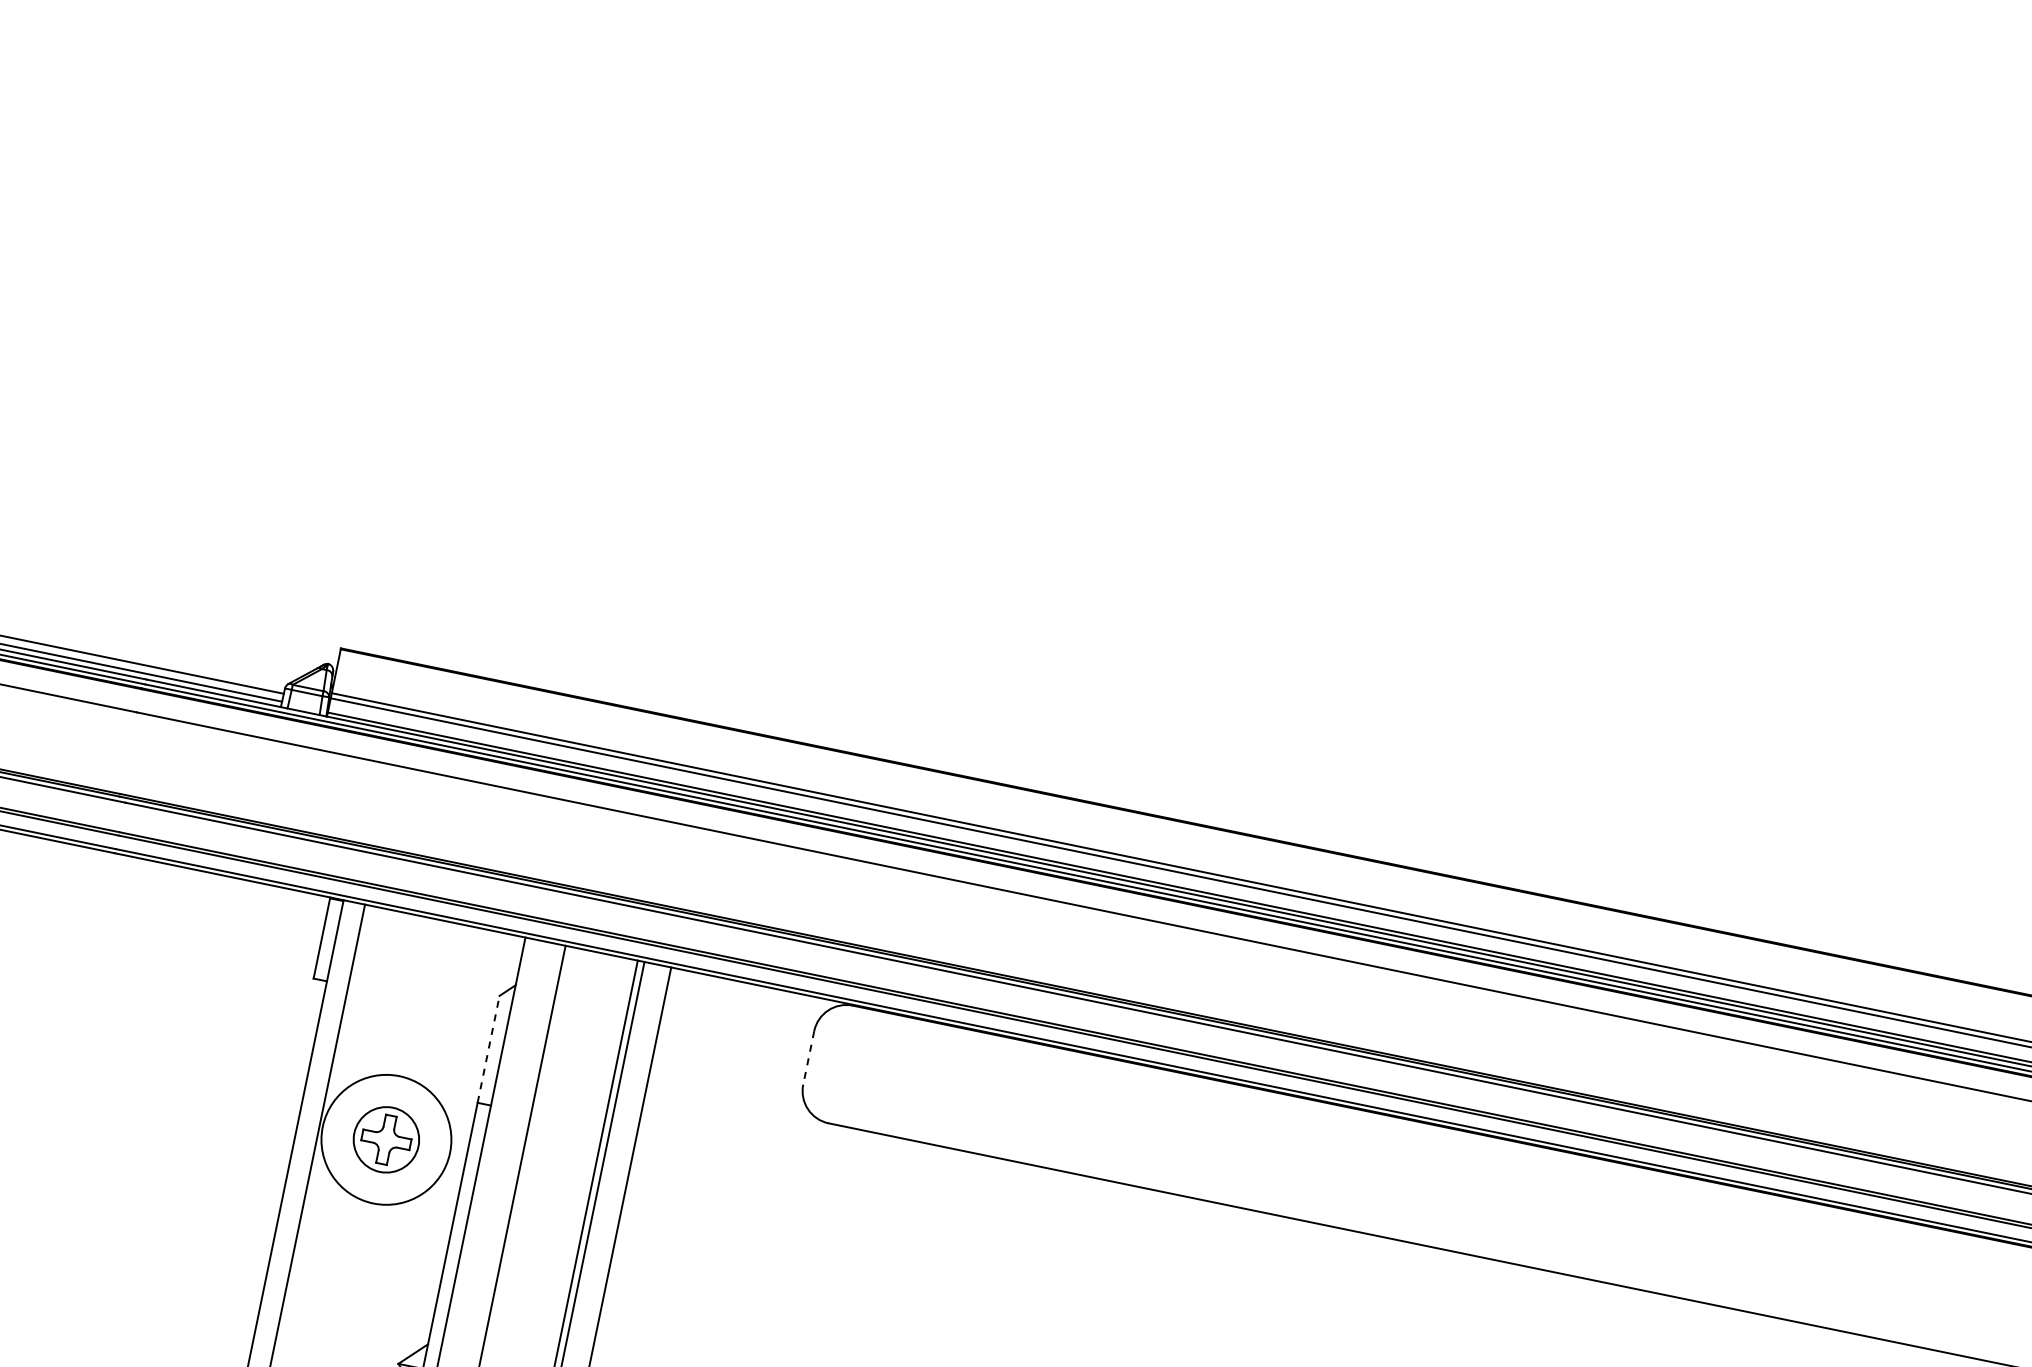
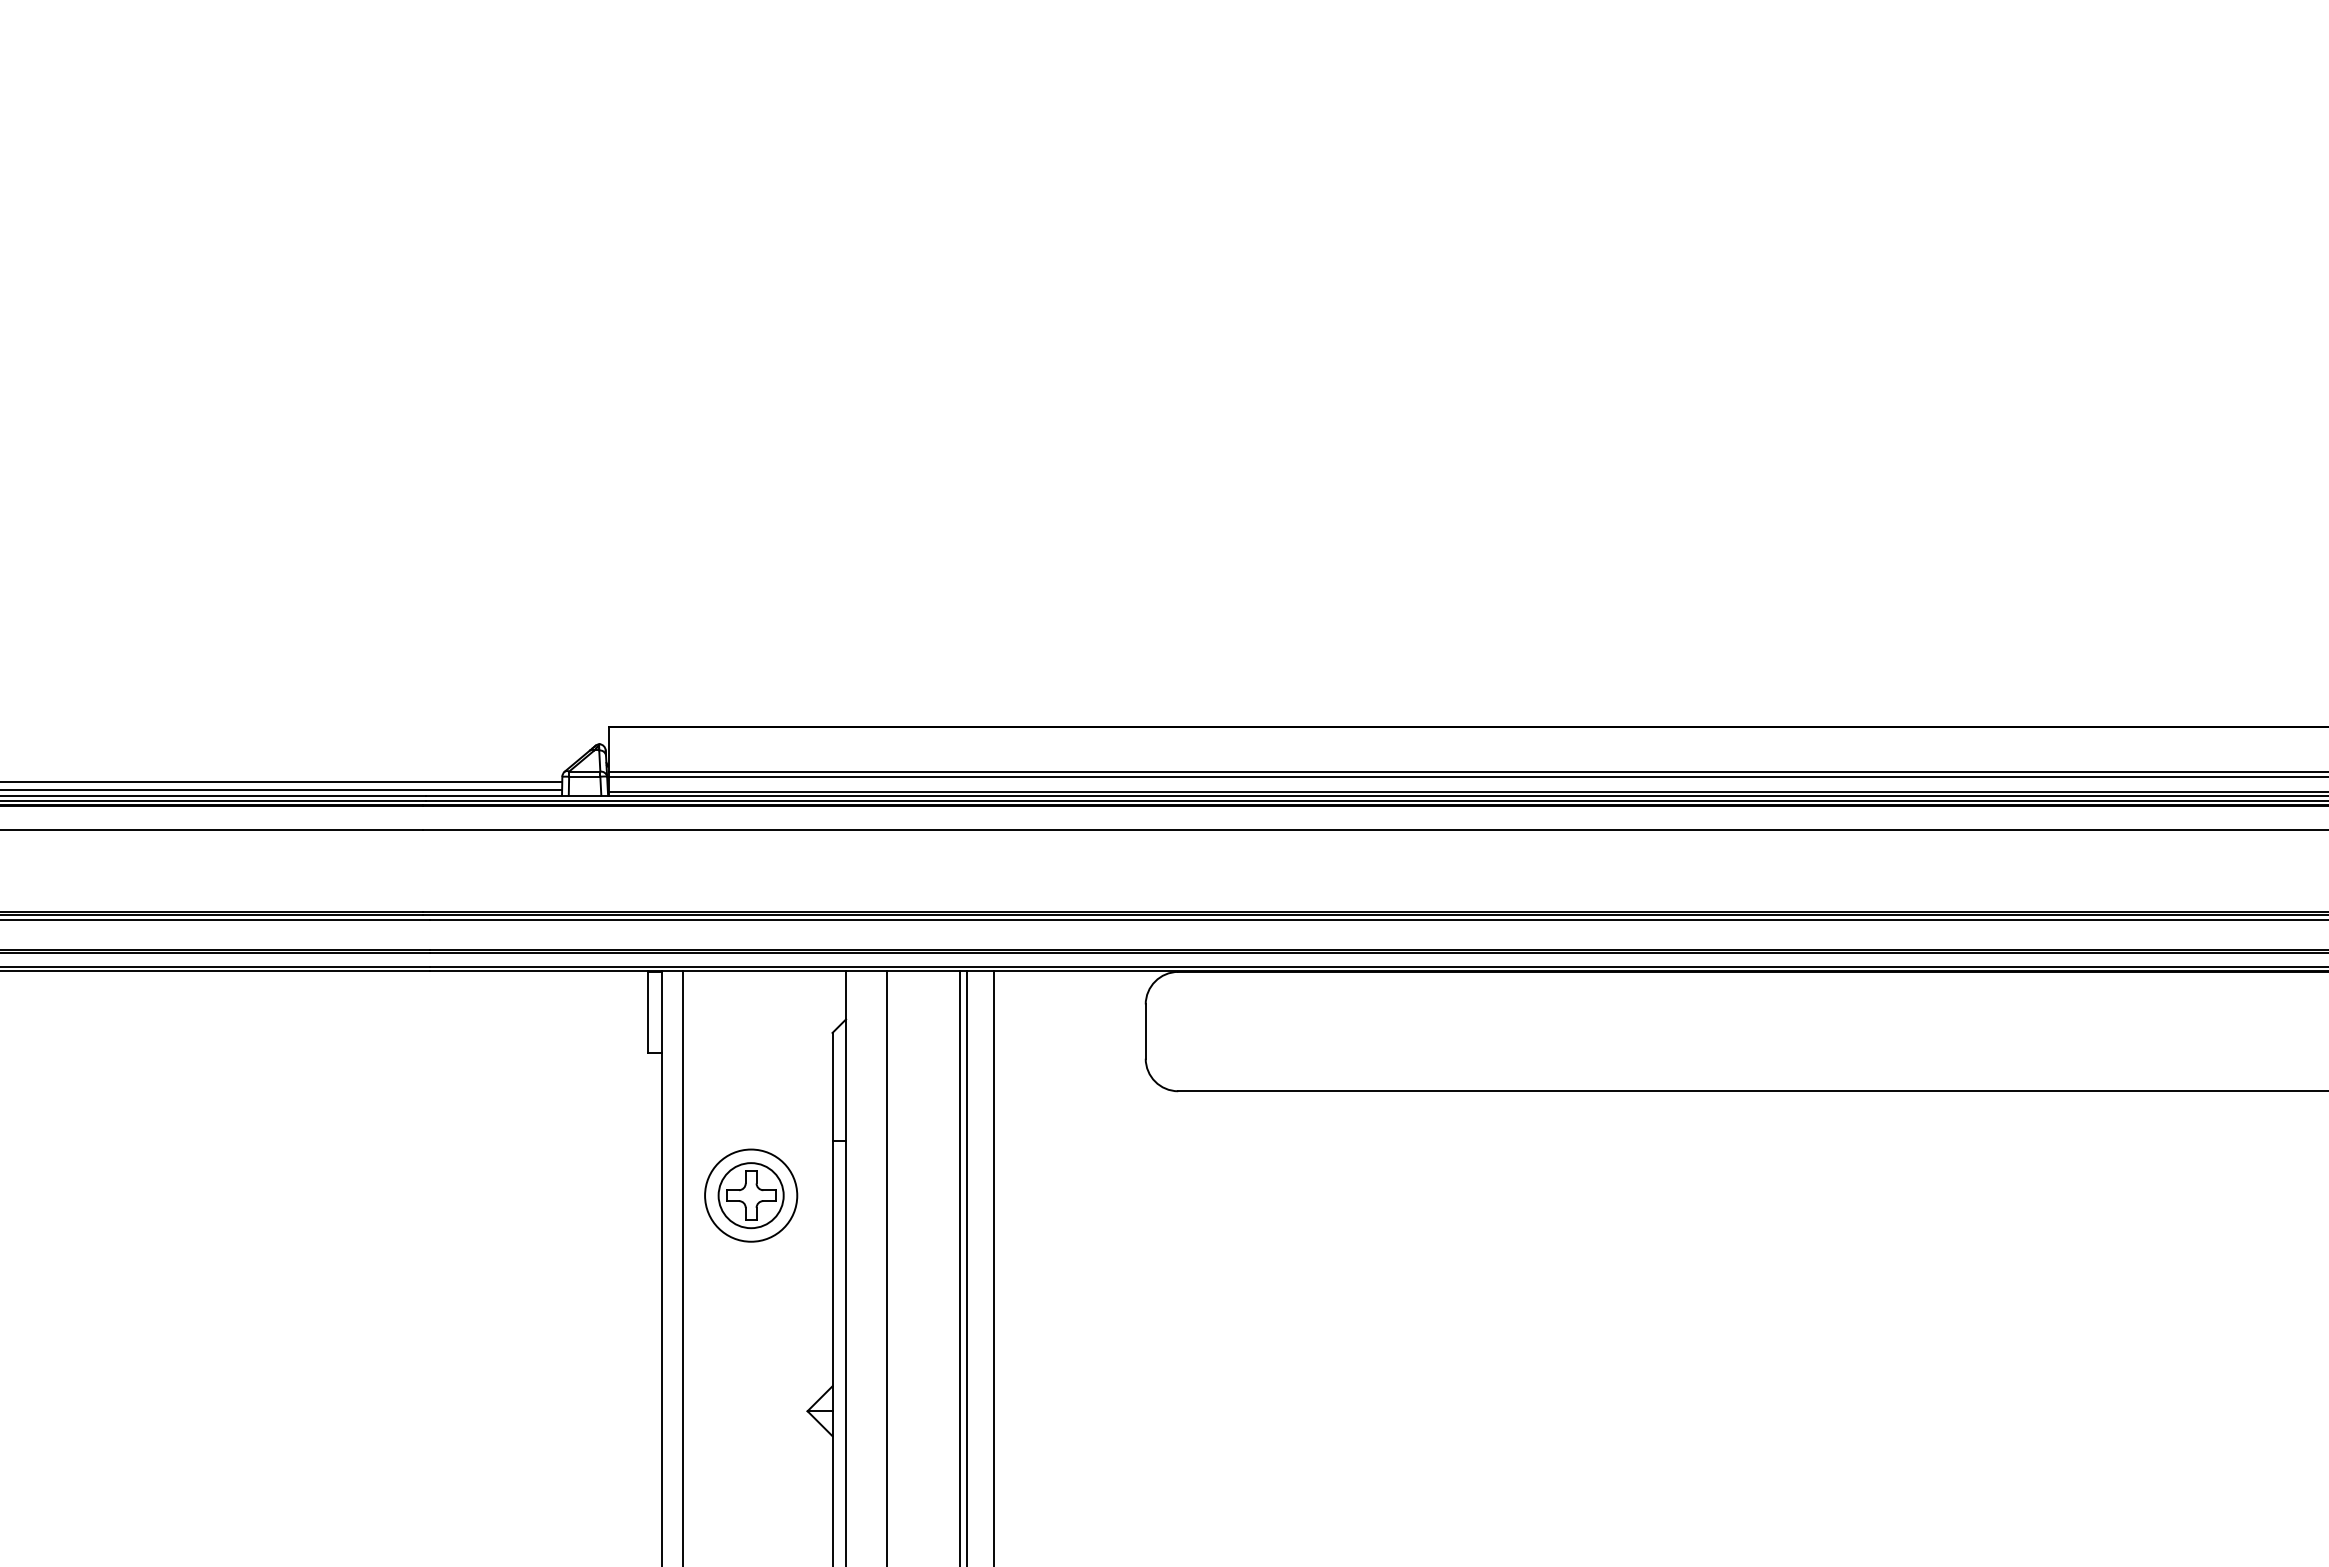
line: (488, 1048) -> (832, 1086), dashed -> solid
line: (808, 1058) -> (1145, 1032), dashed -> solid
circle: (386, 1139) -> (751, 1195), size x0.71

